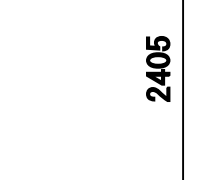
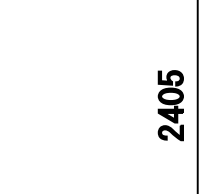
part: (158, 68) -> (171, 105), moved

